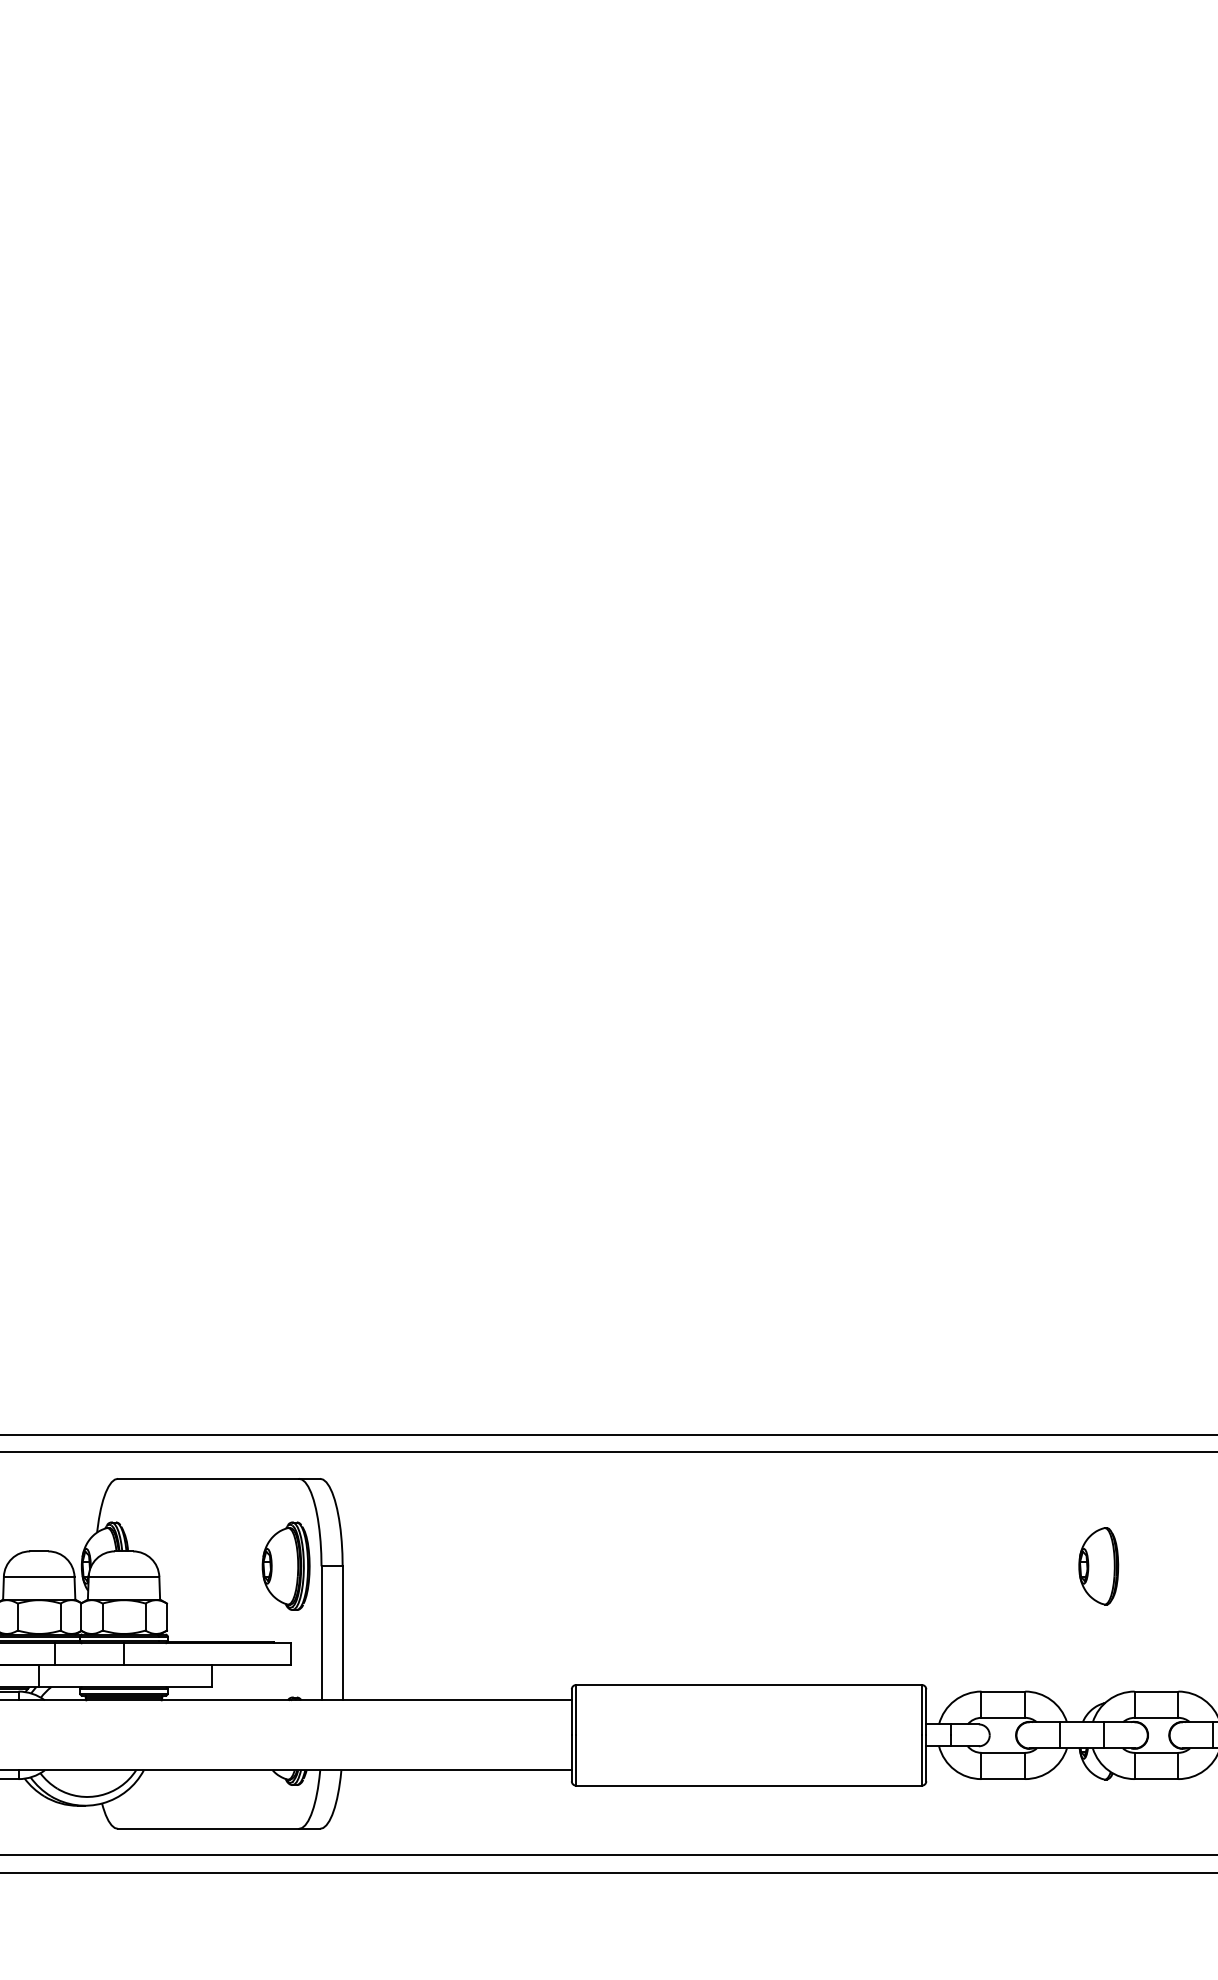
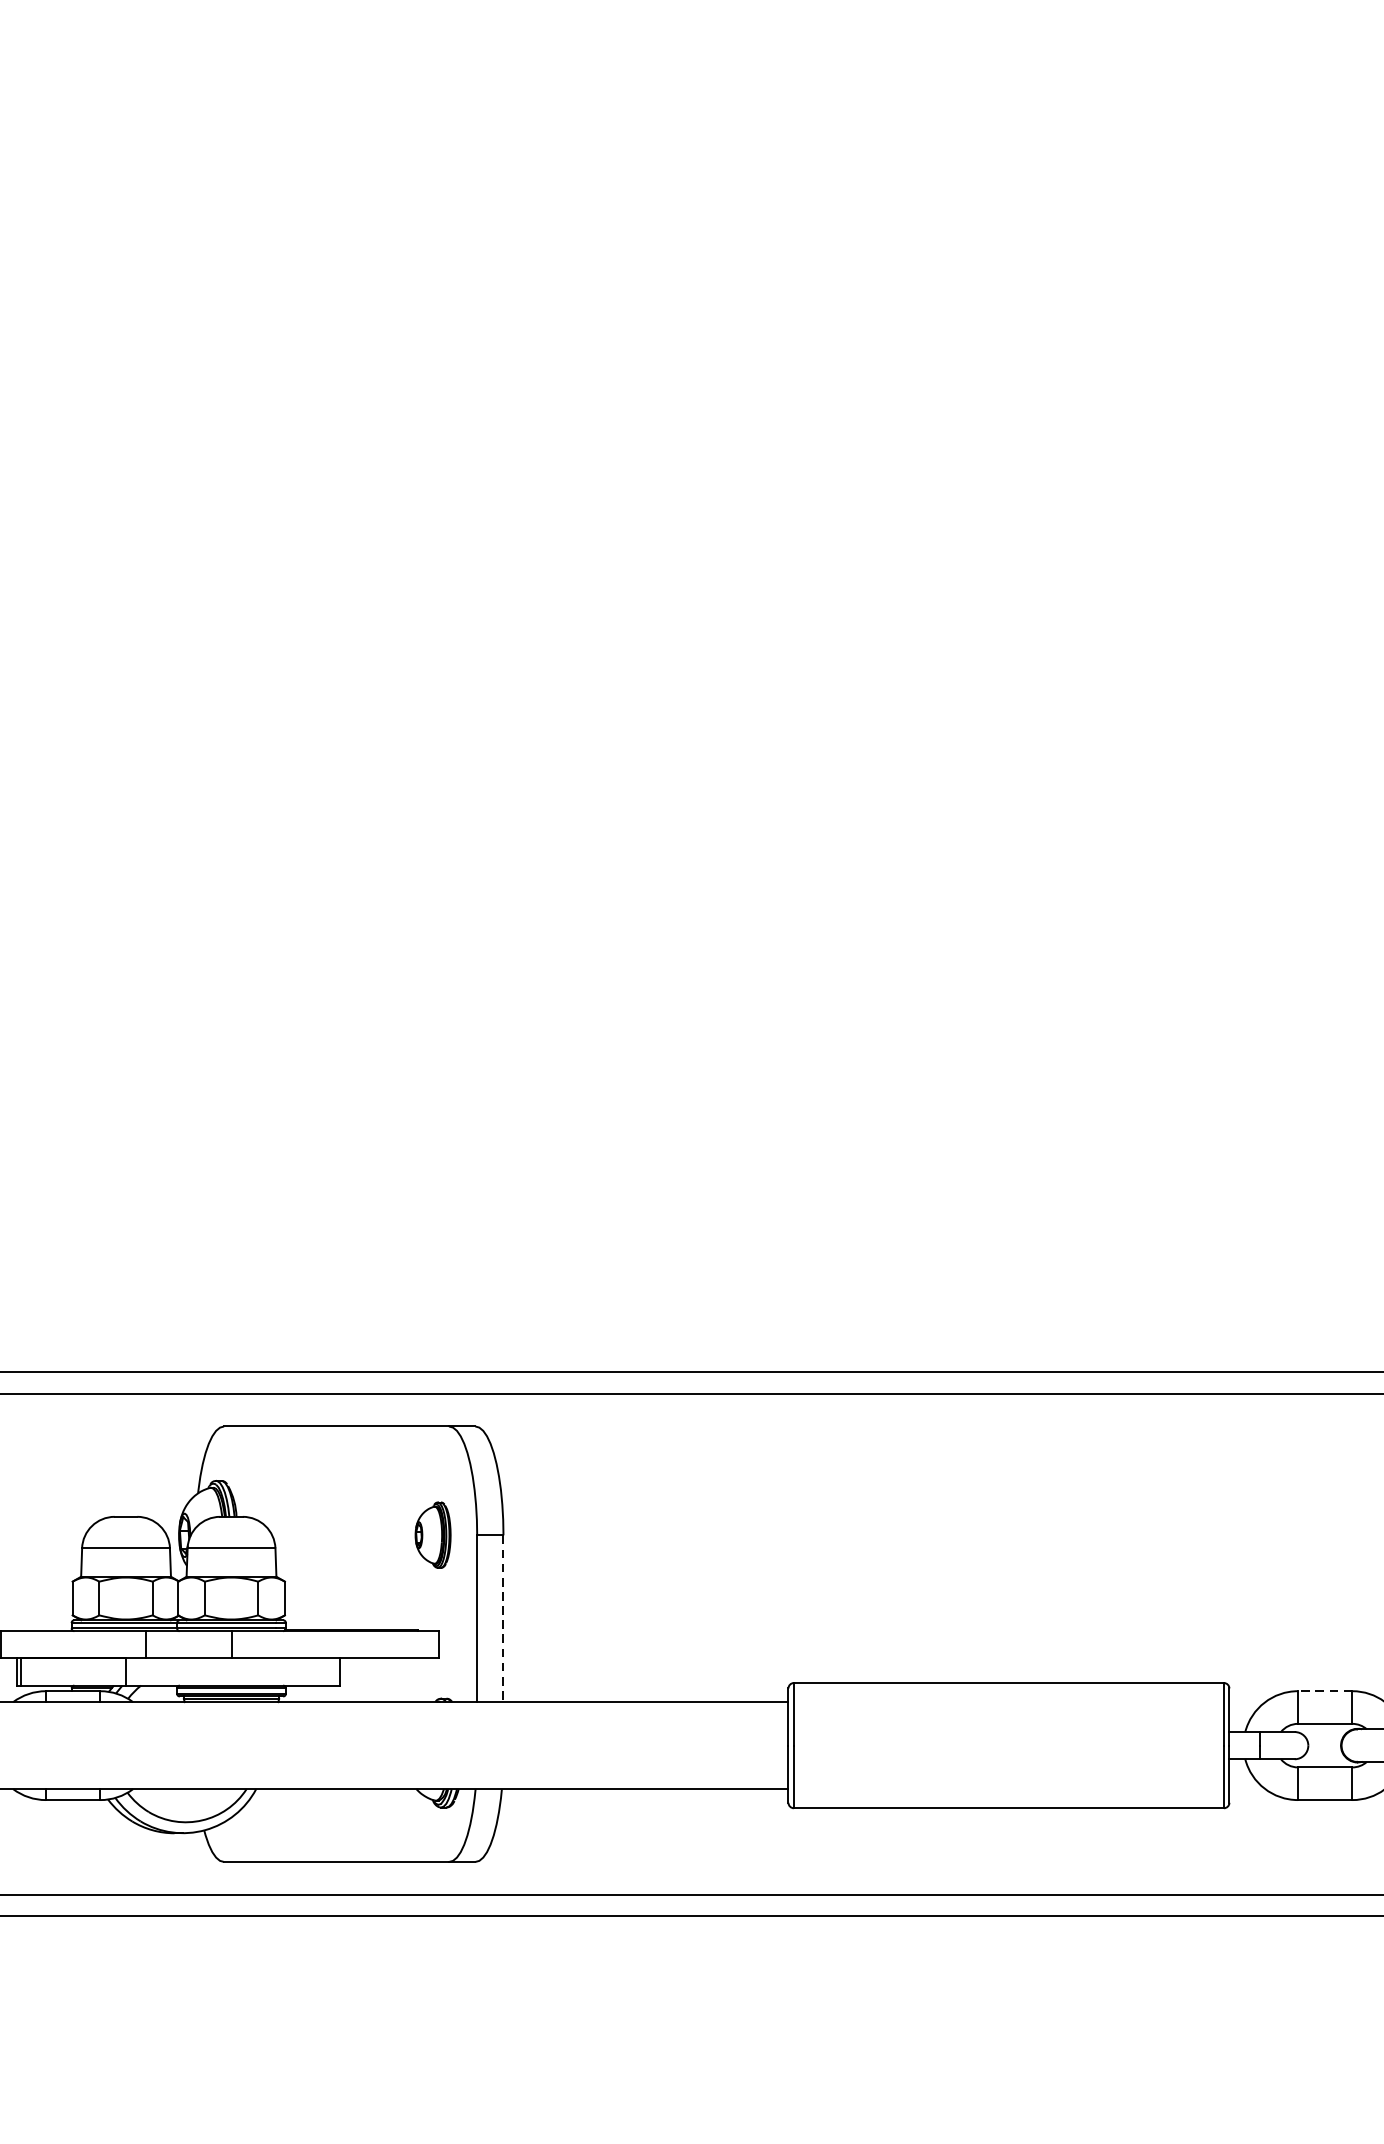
part: (285, 1565) -> (432, 1534), size x0.6
line: (342, 1633) -> (503, 1618), solid -> dashed
line: (1003, 1691) -> (1325, 1691), solid -> dashed

